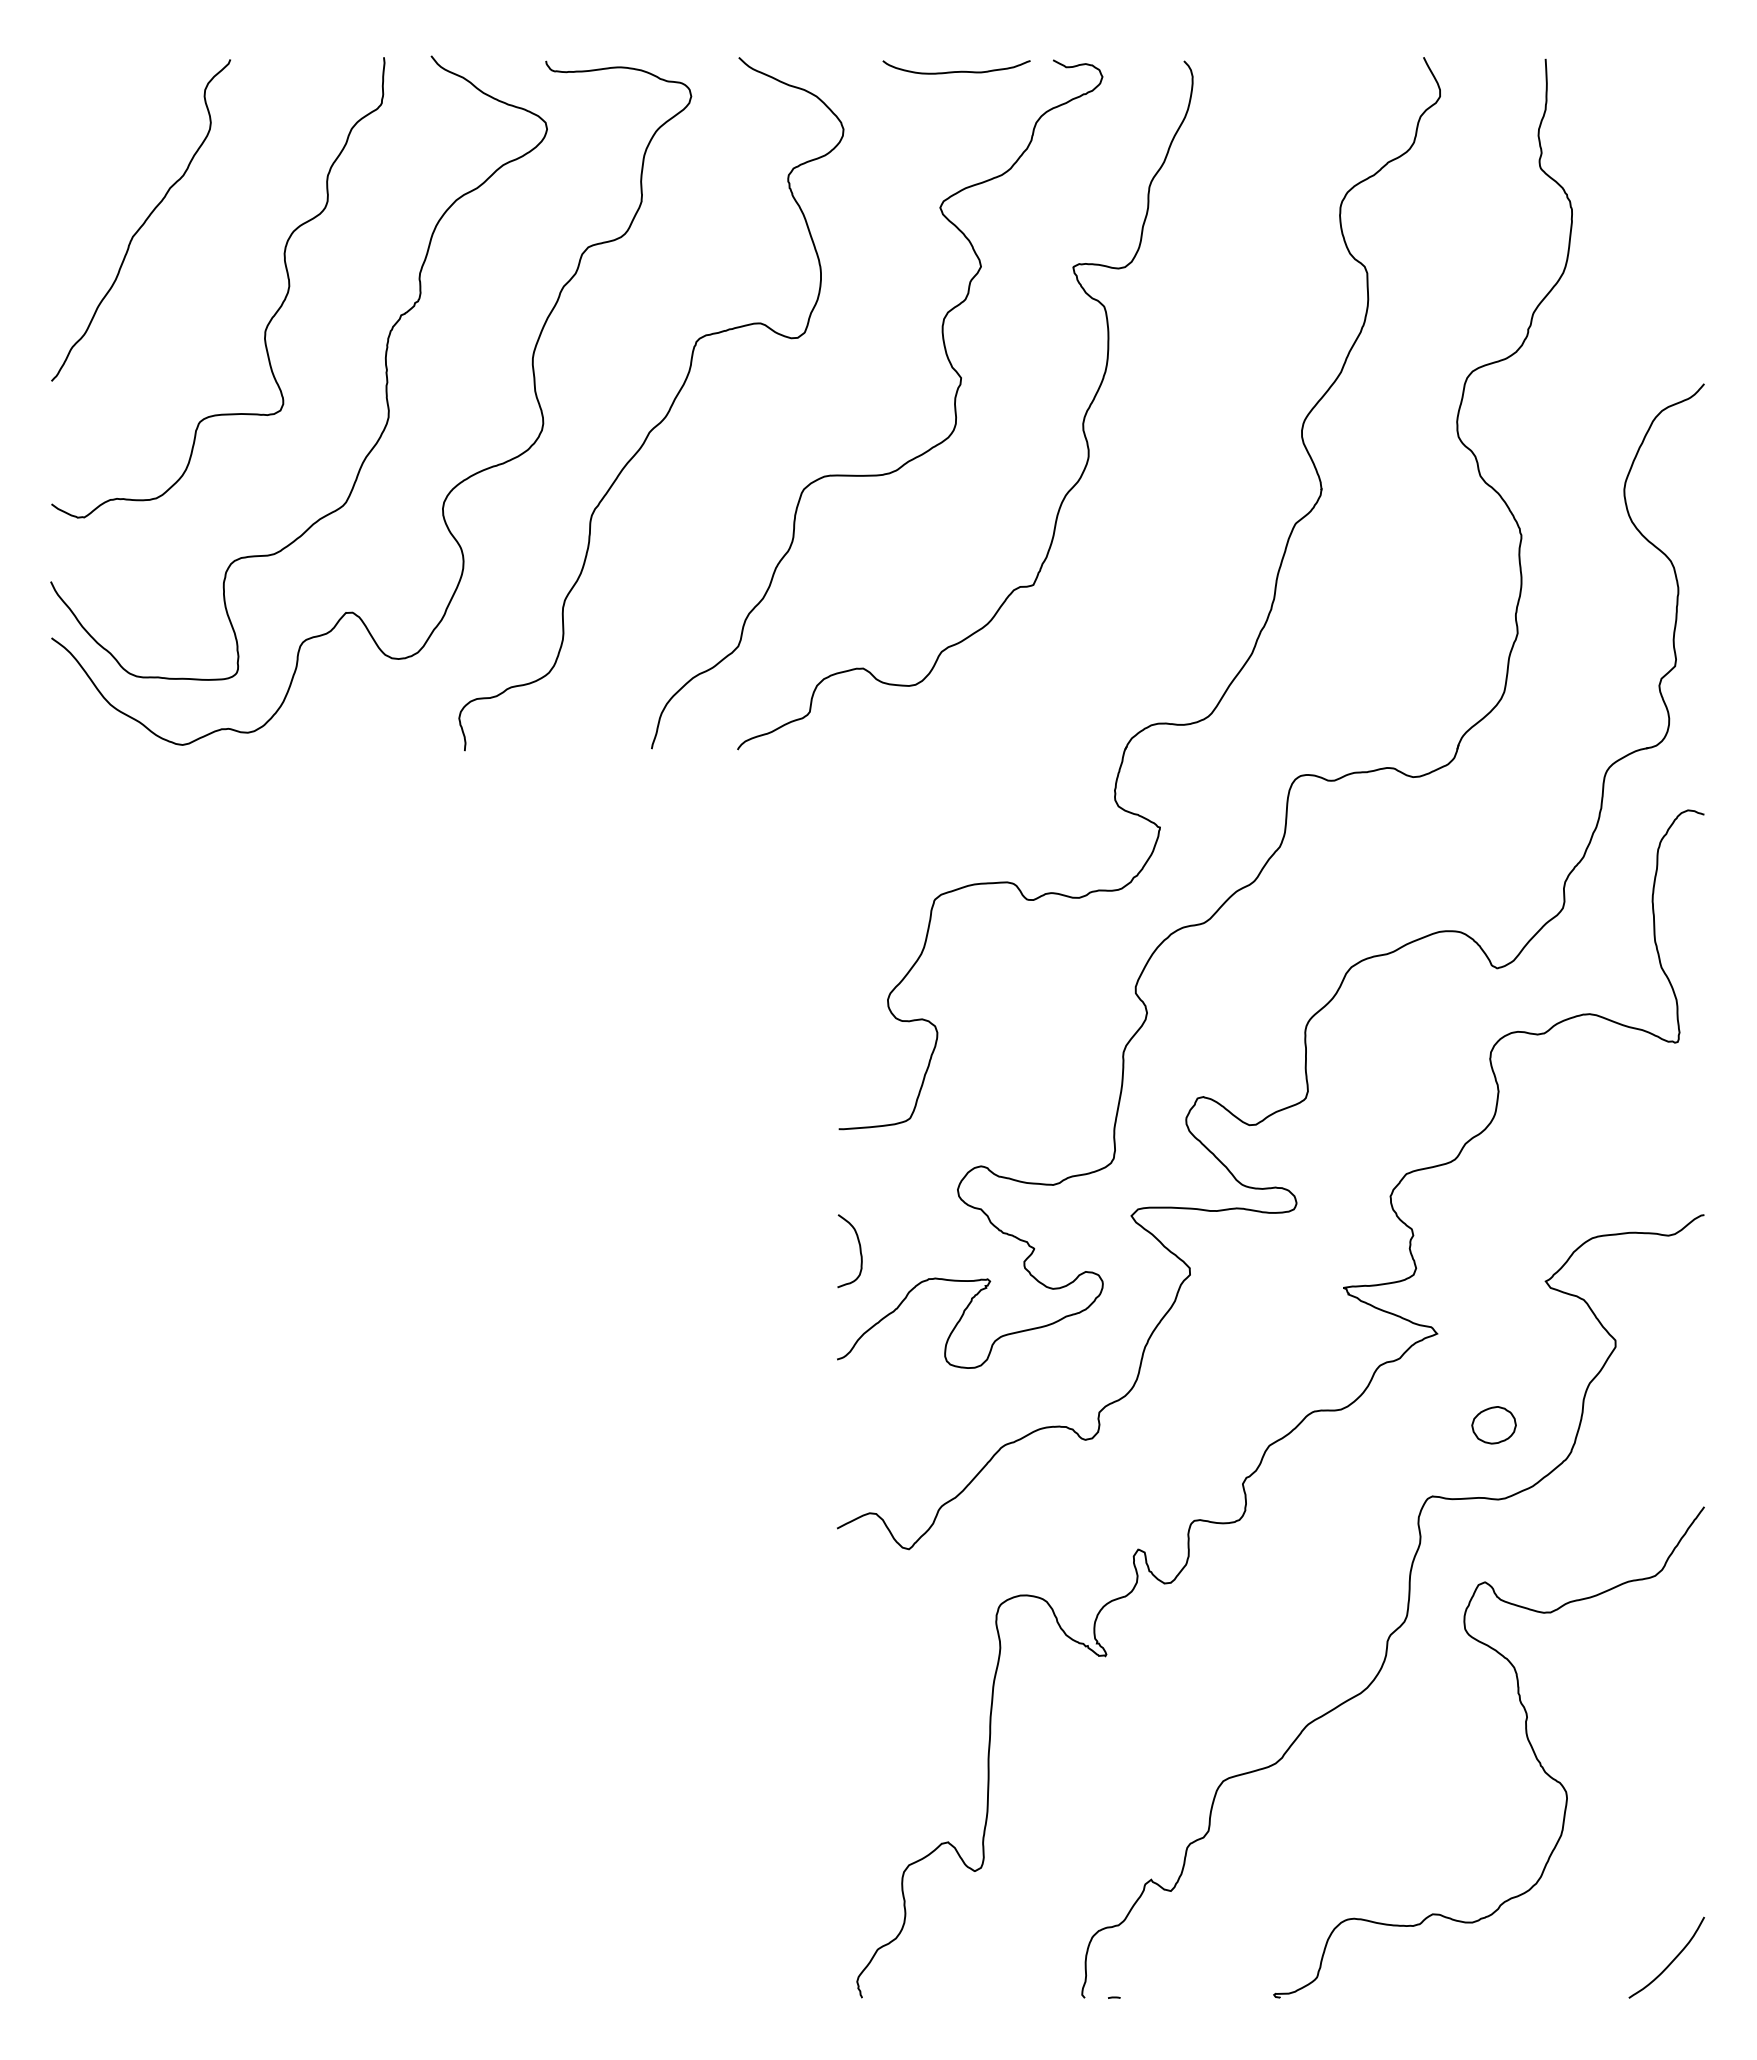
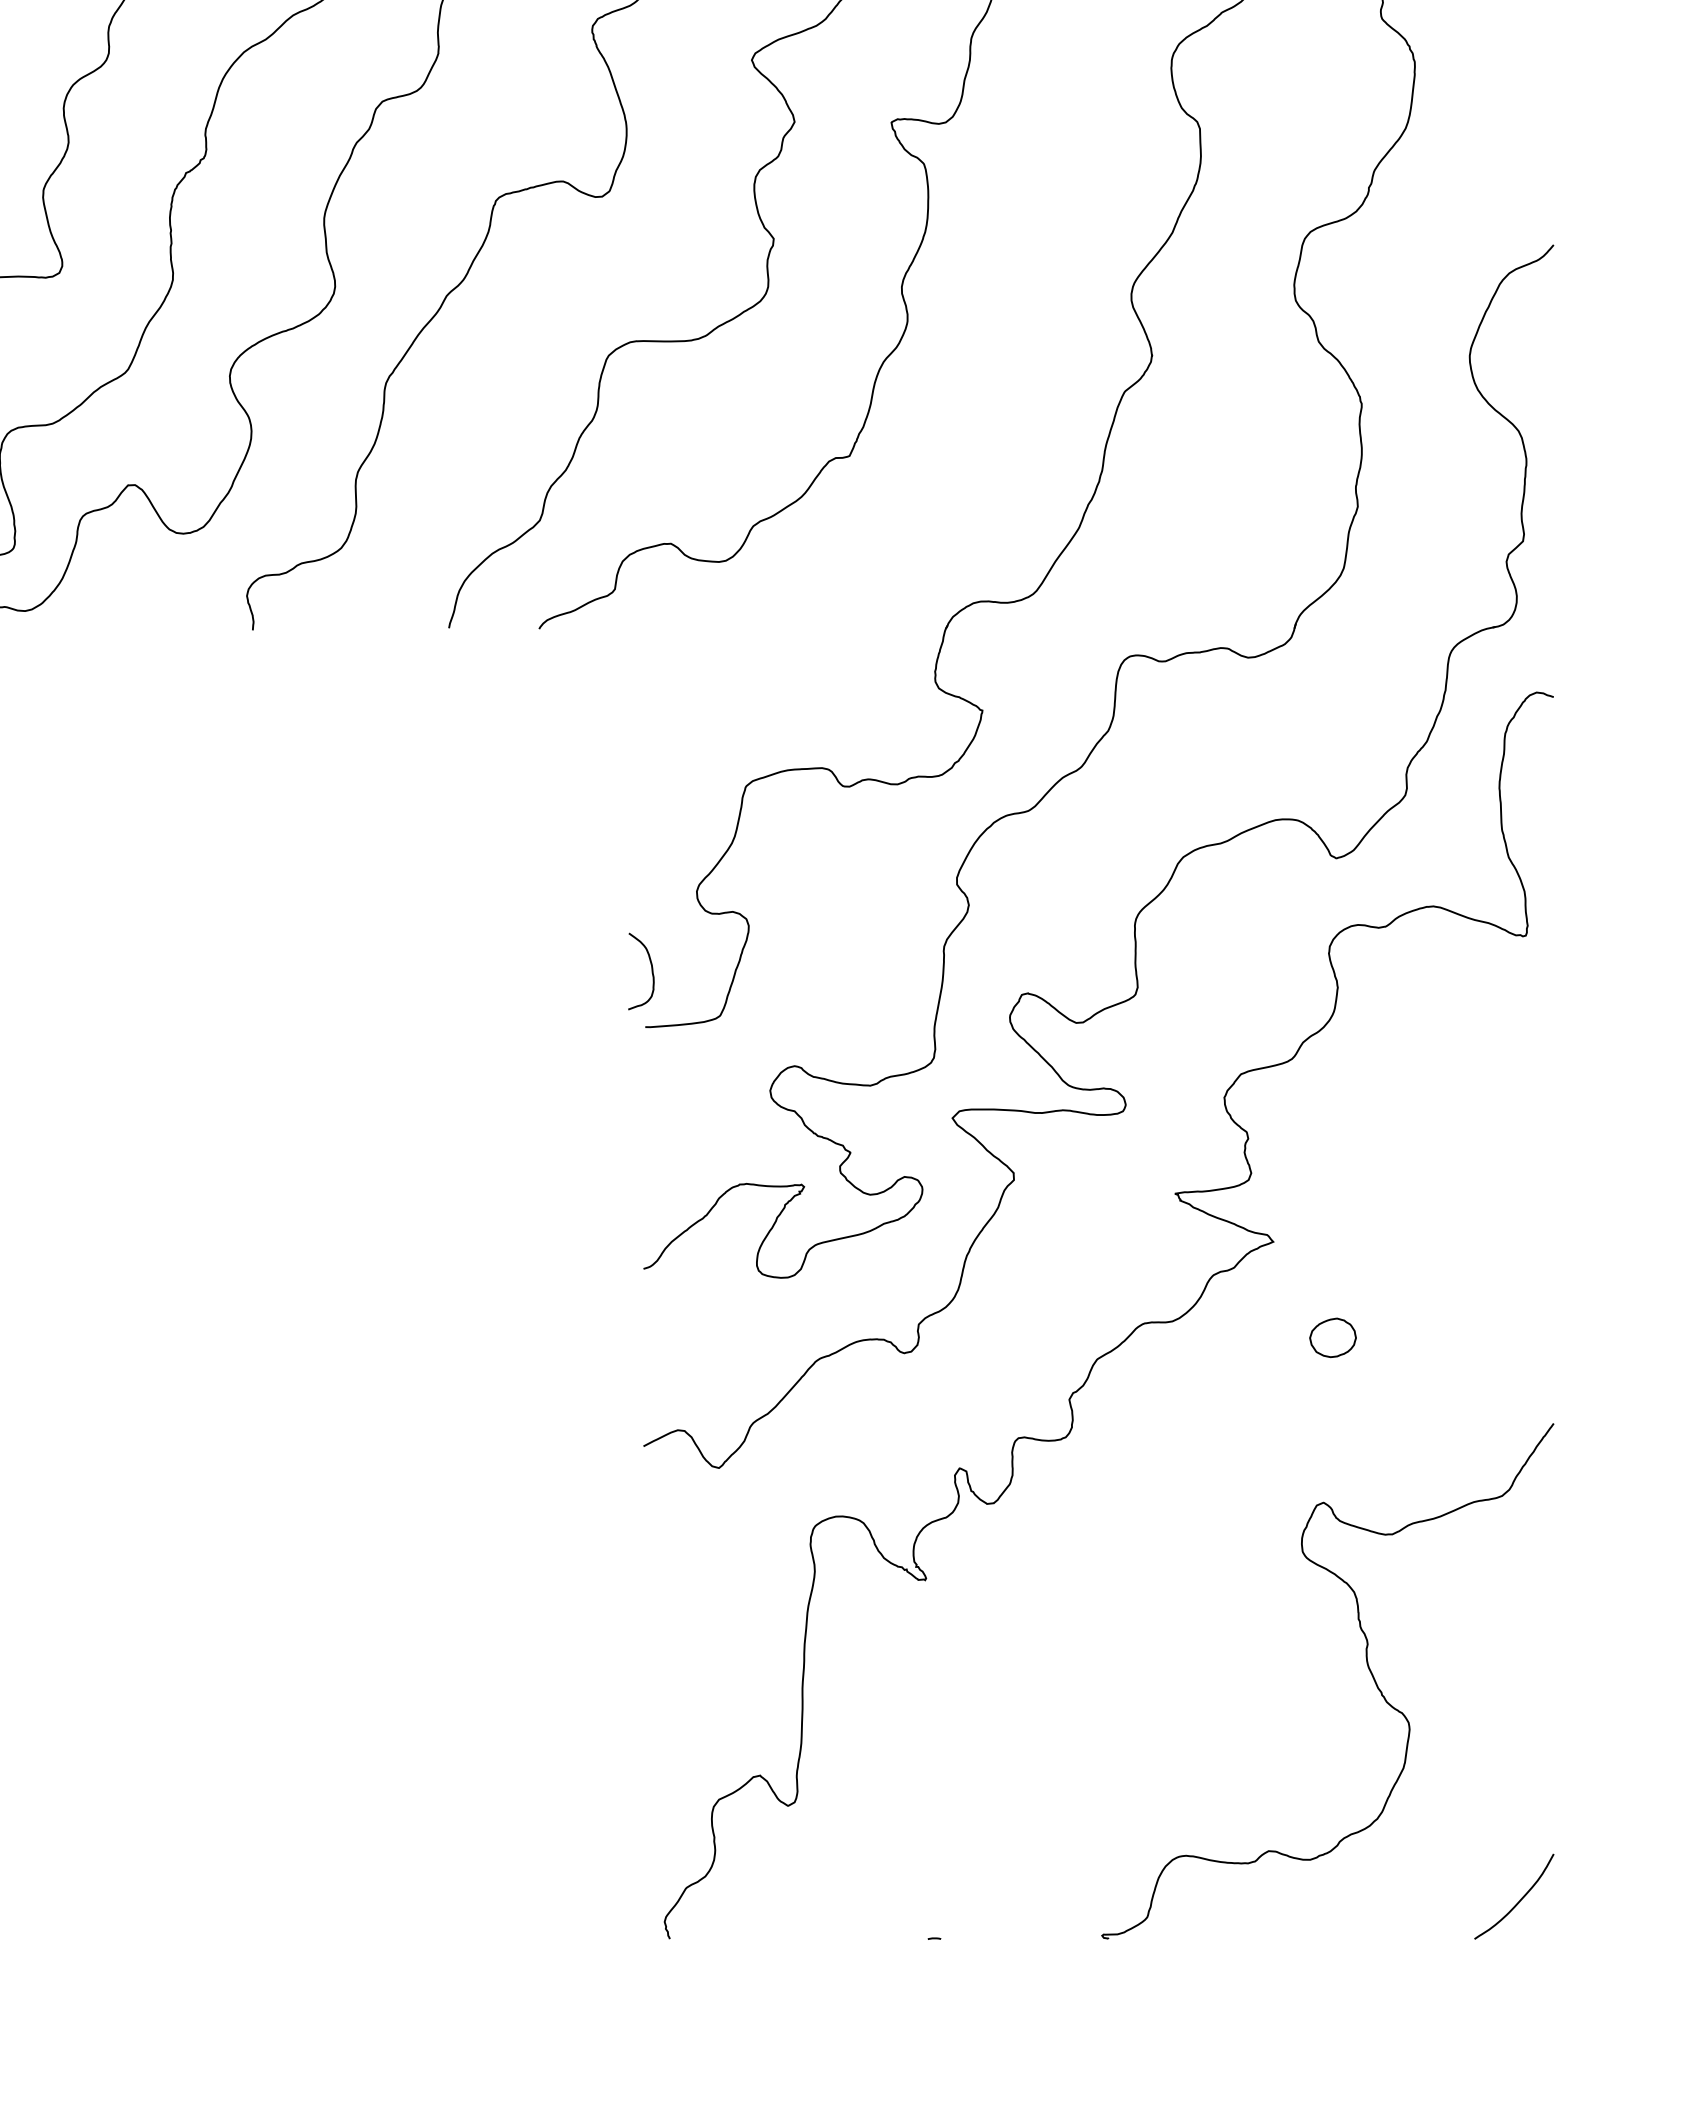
curve: (859, 1251) -> (651, 971), moved
curve: (1406, 1610) -> (1241, 1532), removed

